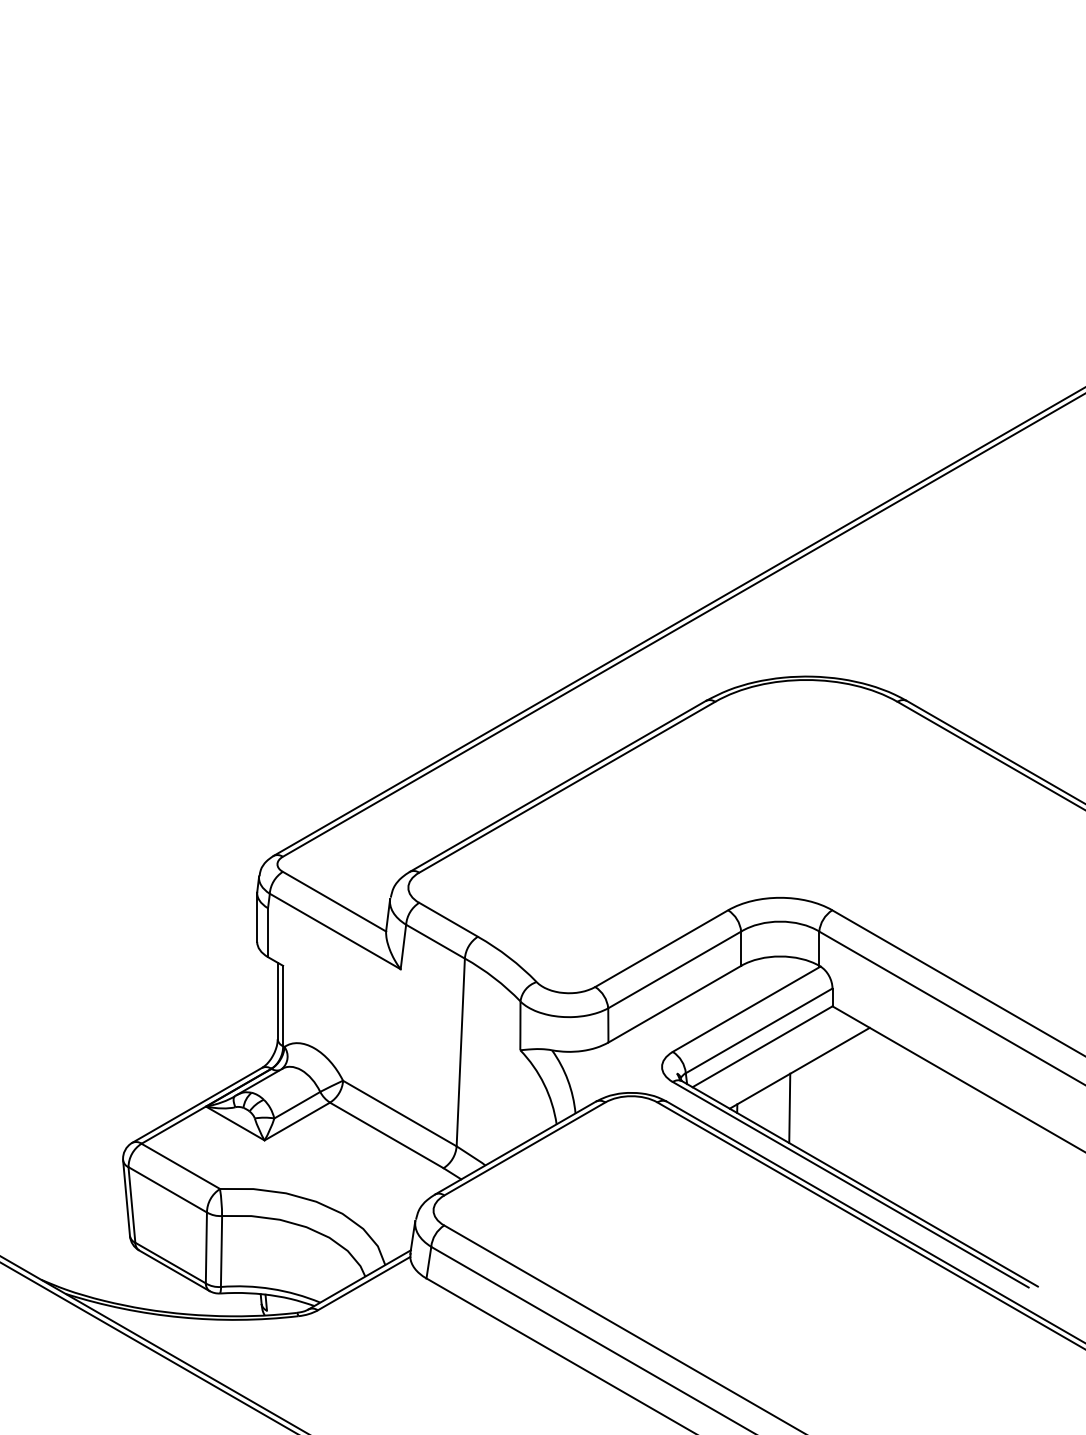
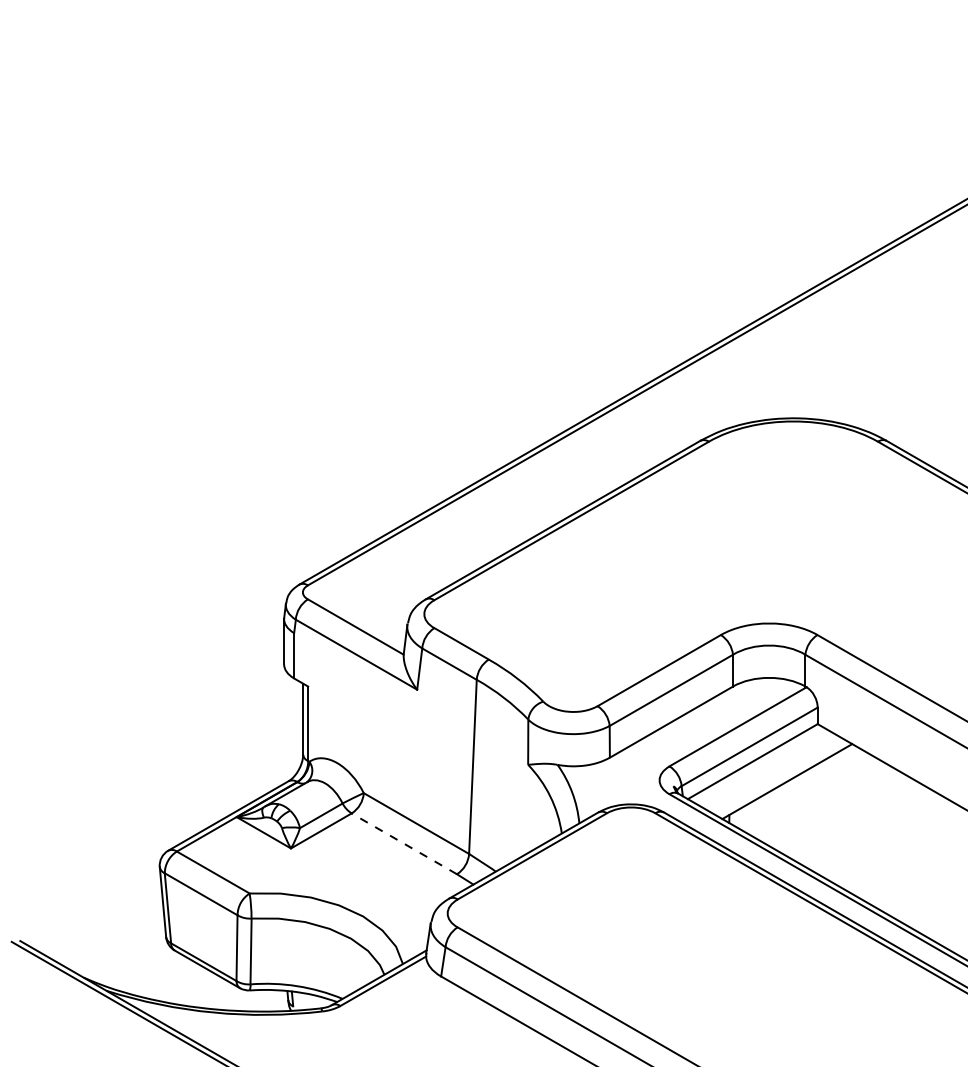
line: (789, 1108) -> (777, 818), removed
line: (386, 1135) -> (404, 843), solid -> dashed

